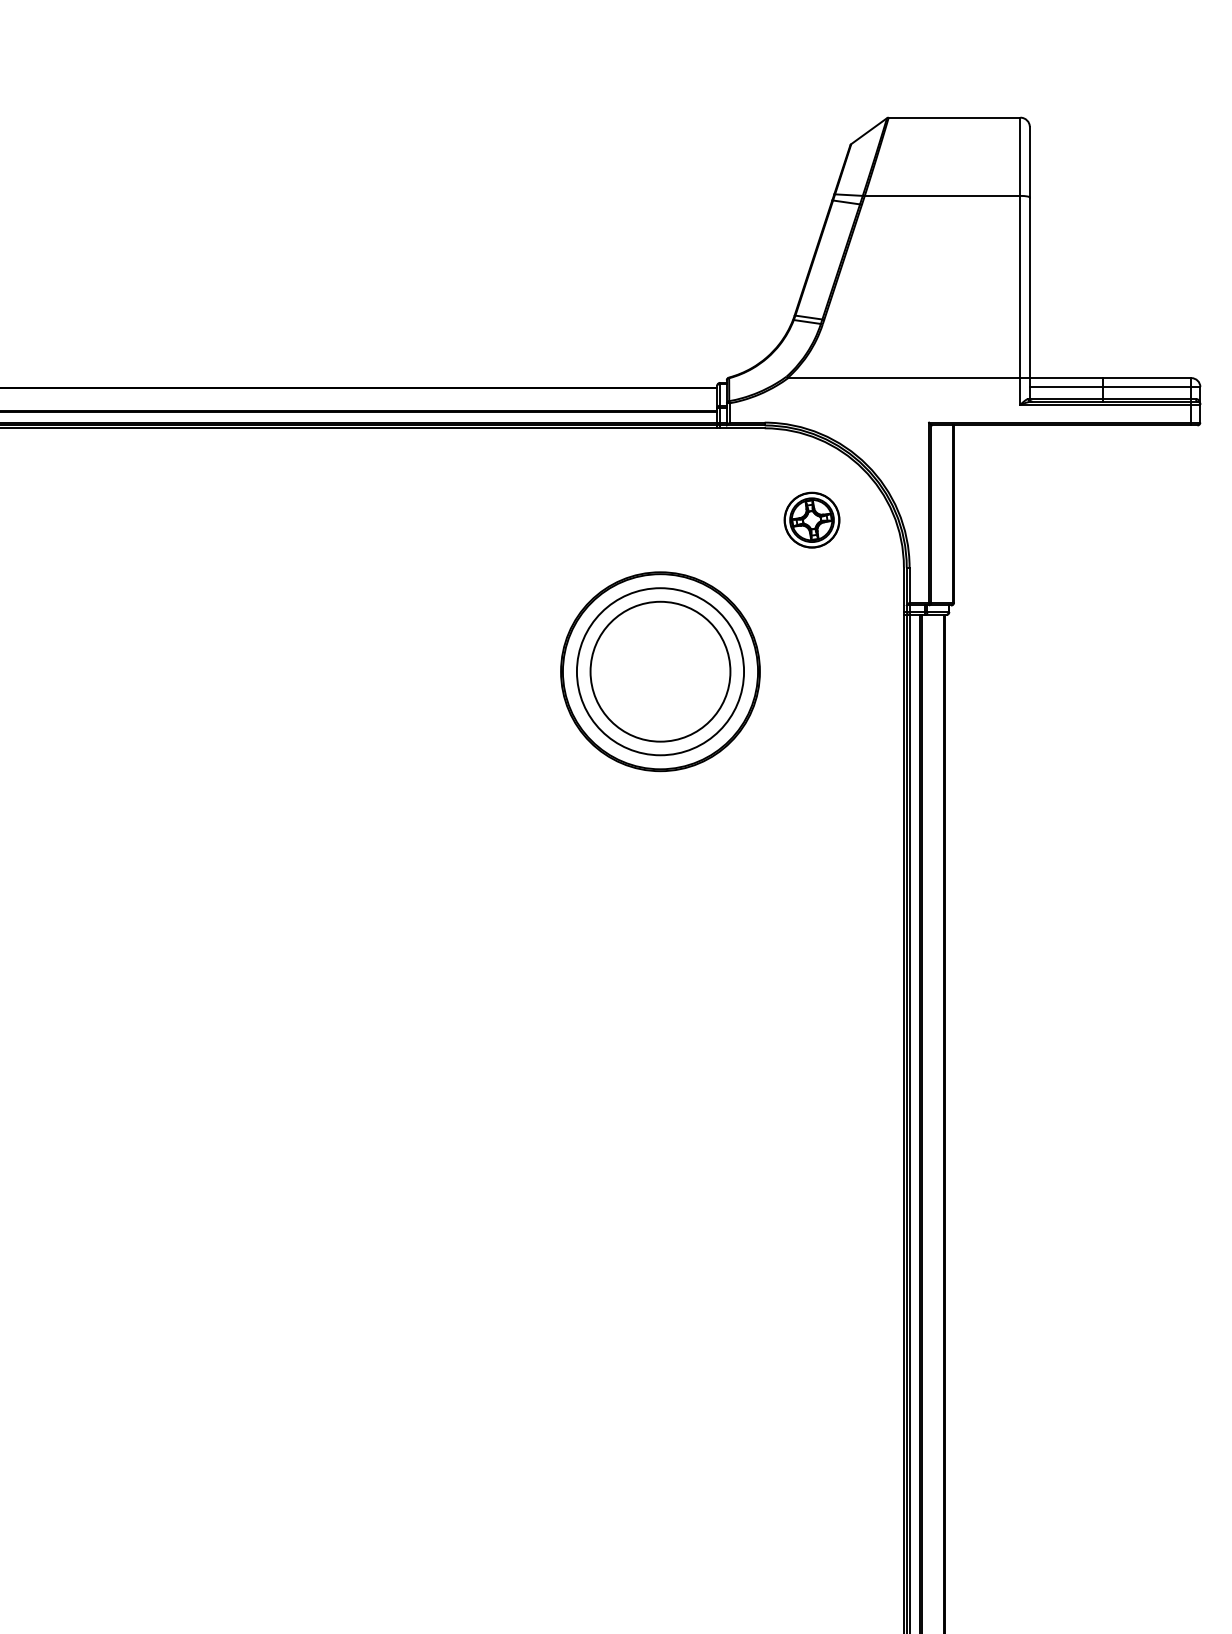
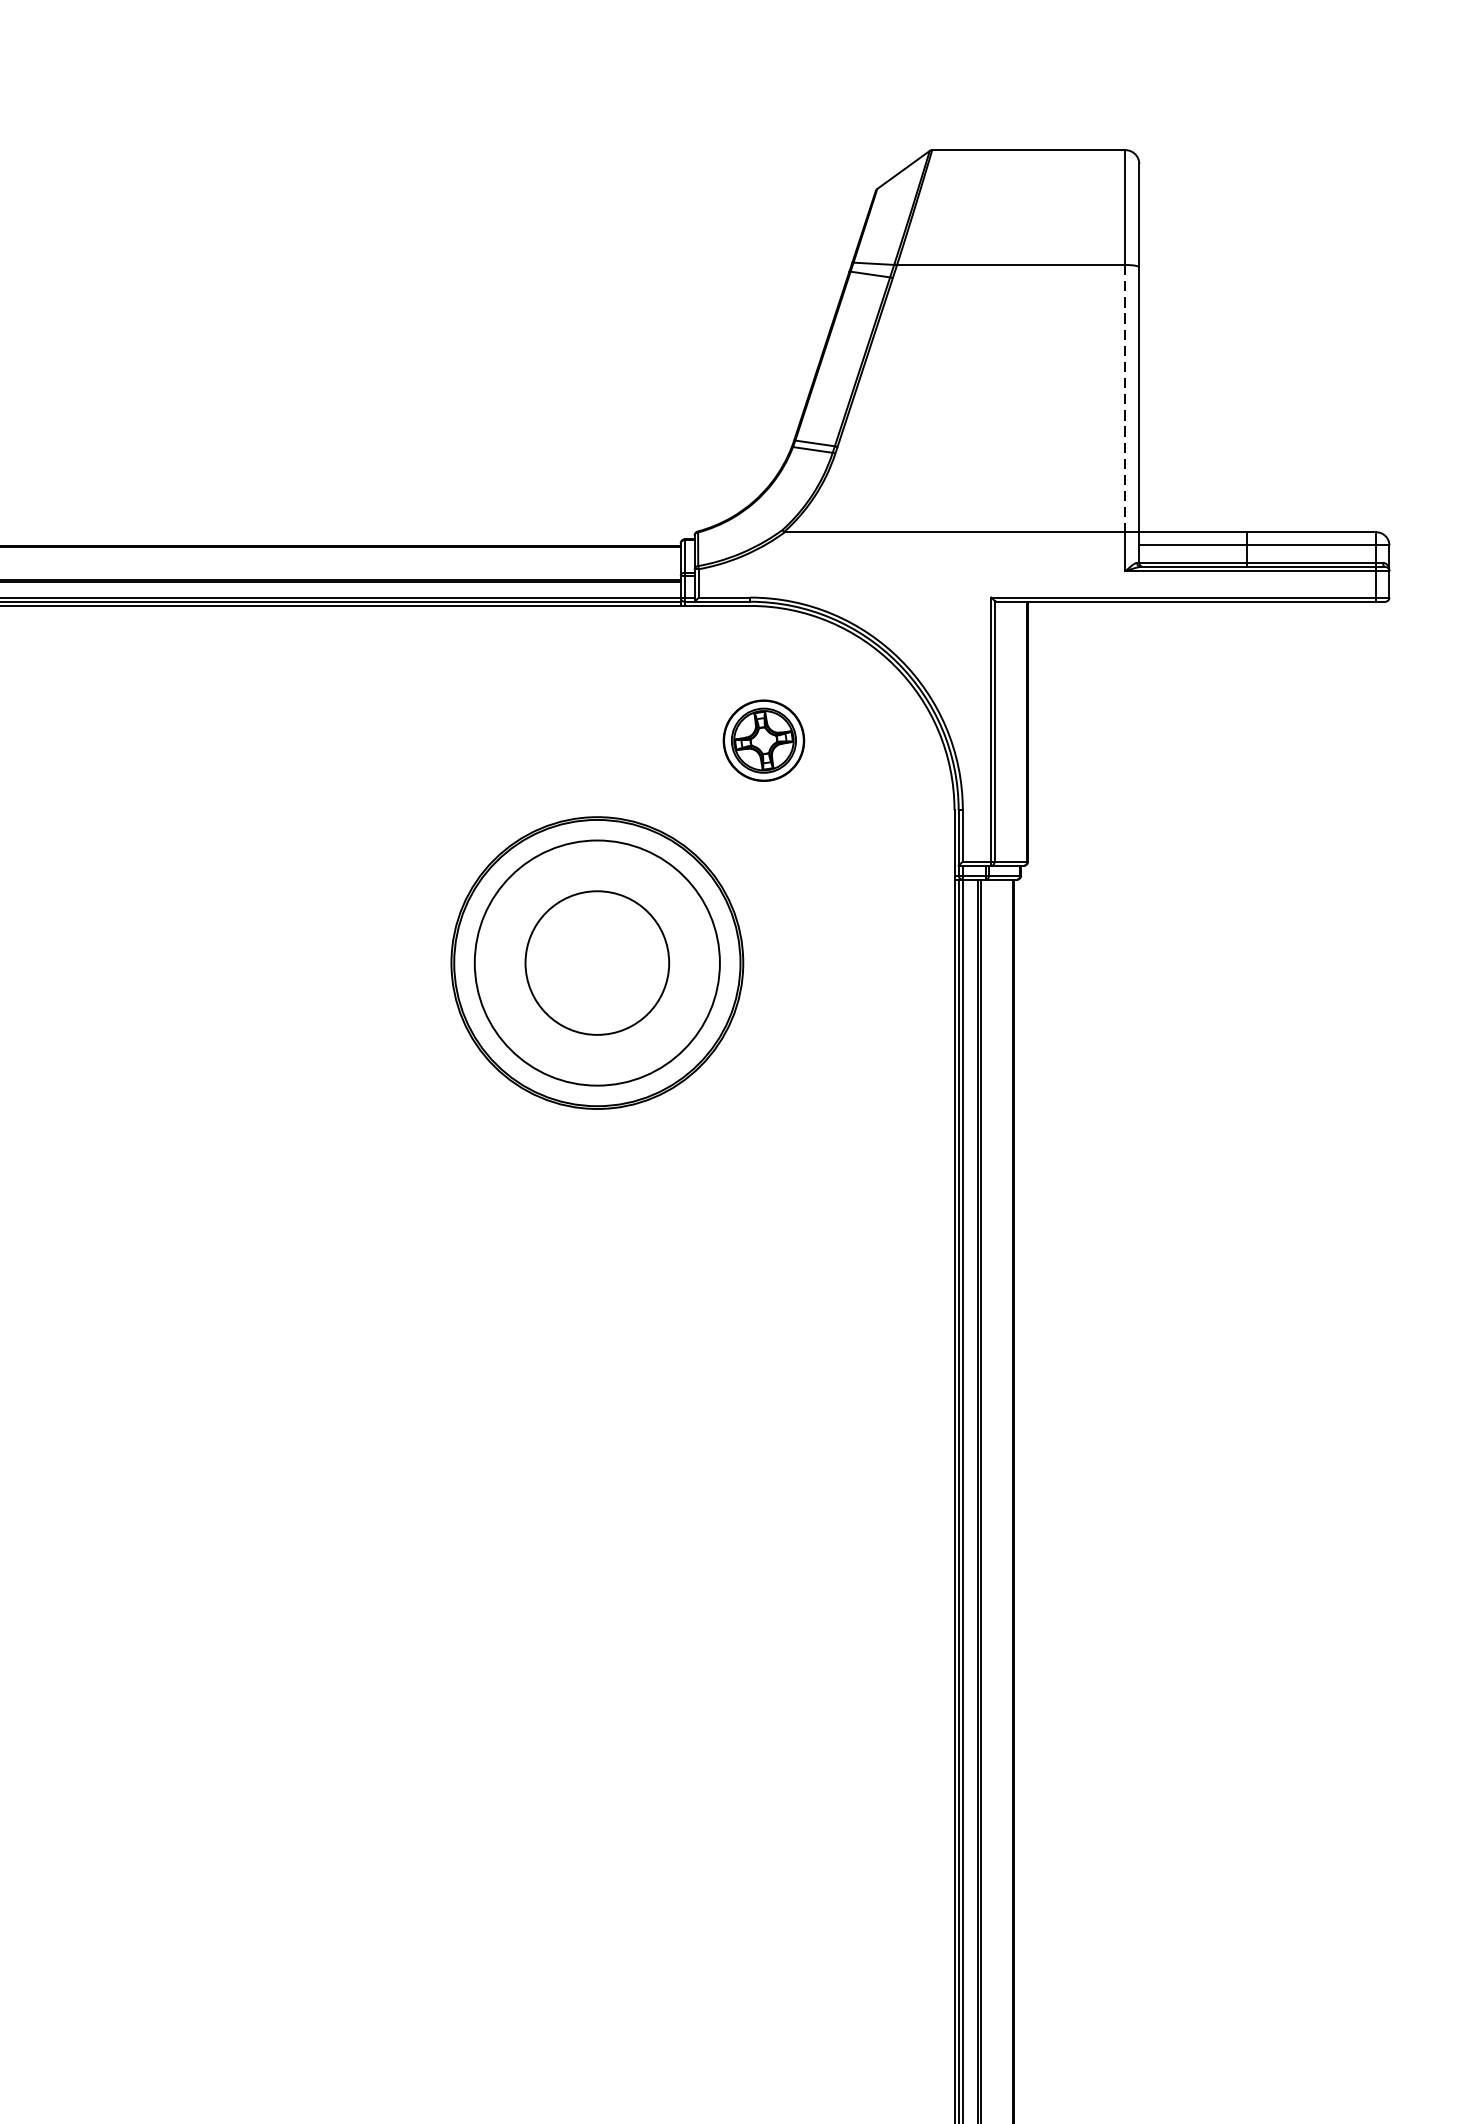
line: (1020, 287) -> (1125, 399), solid -> dashed
part: (811, 519) -> (763, 739), moved
circle: (660, 671) -> (597, 962), size x0.7

